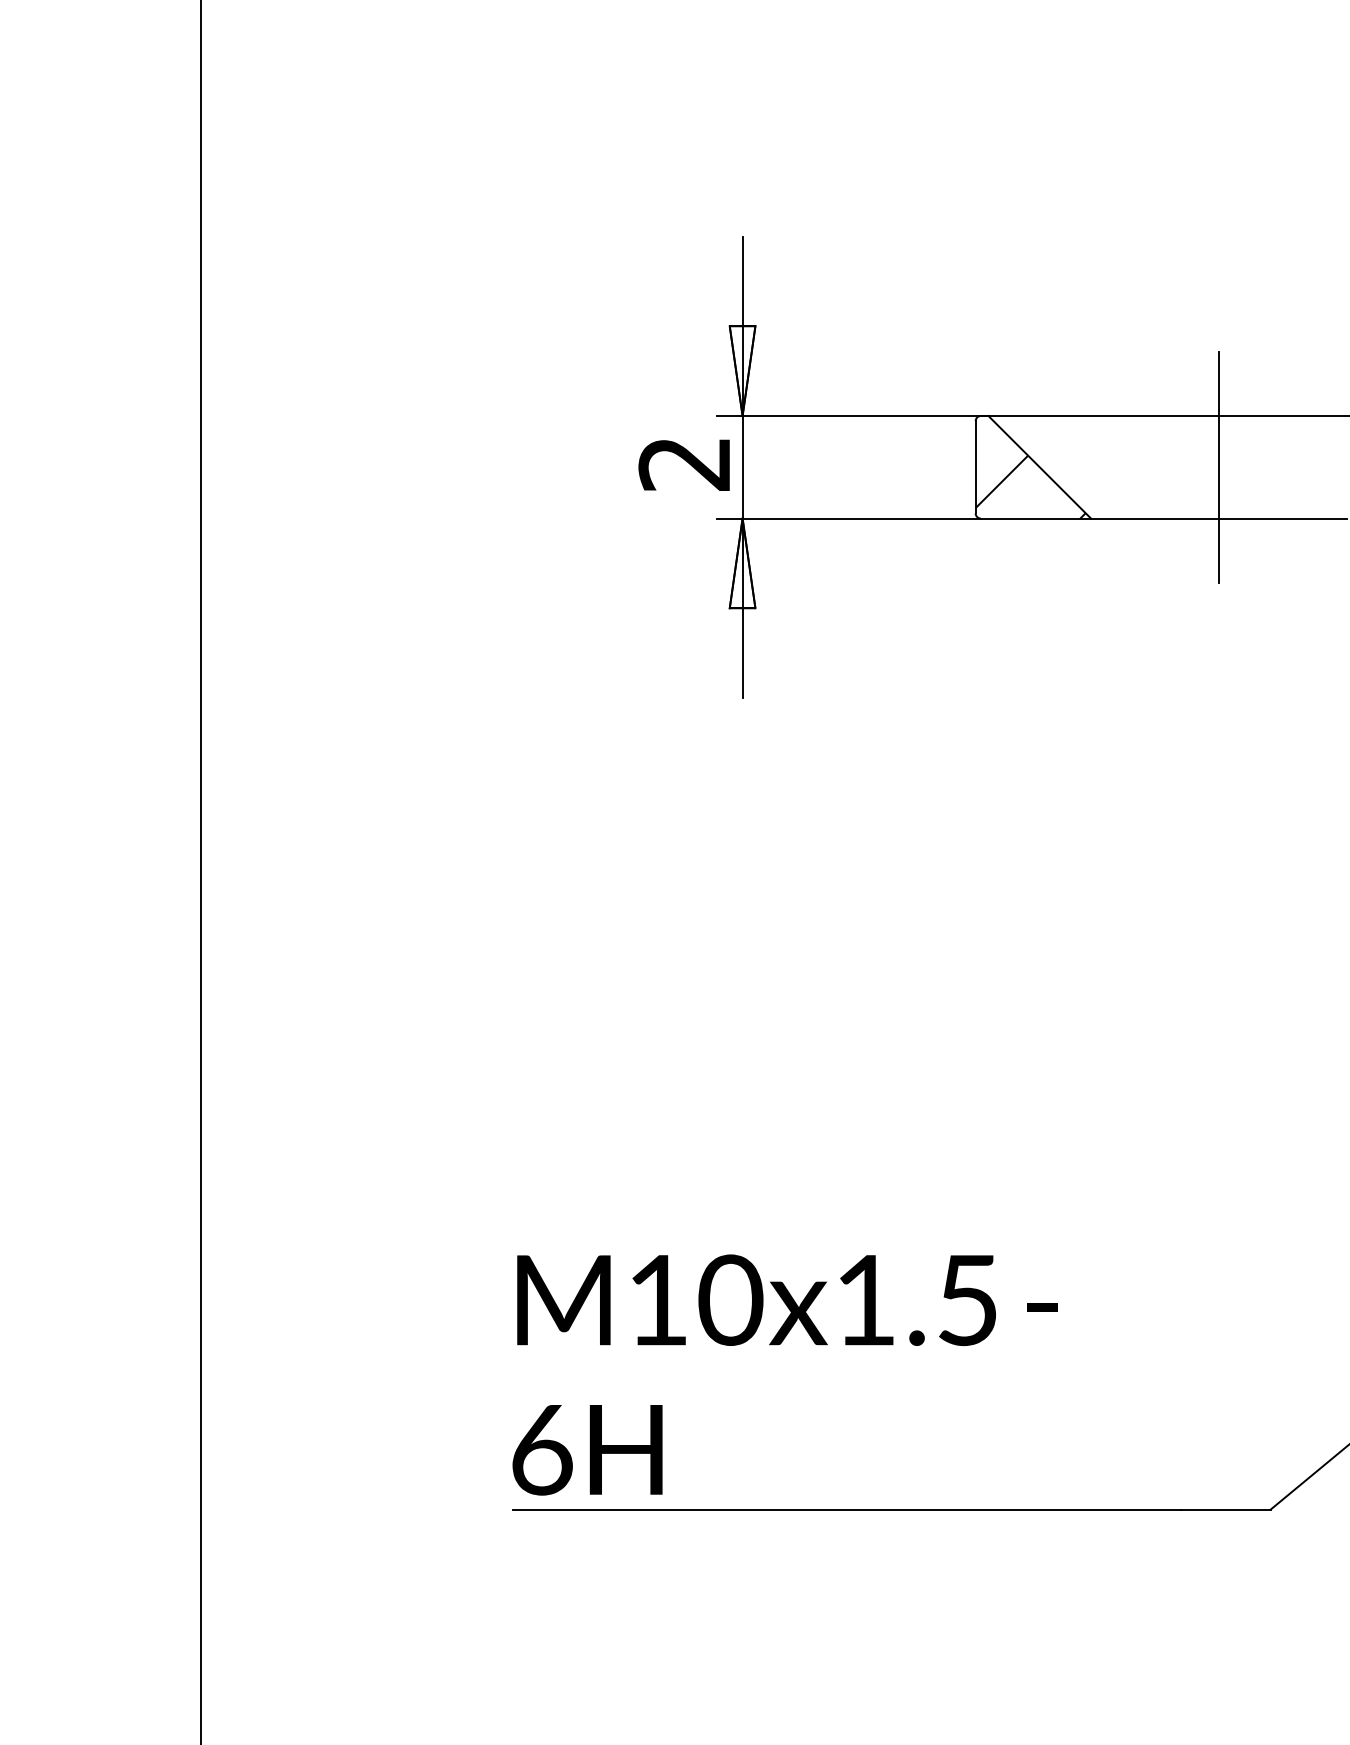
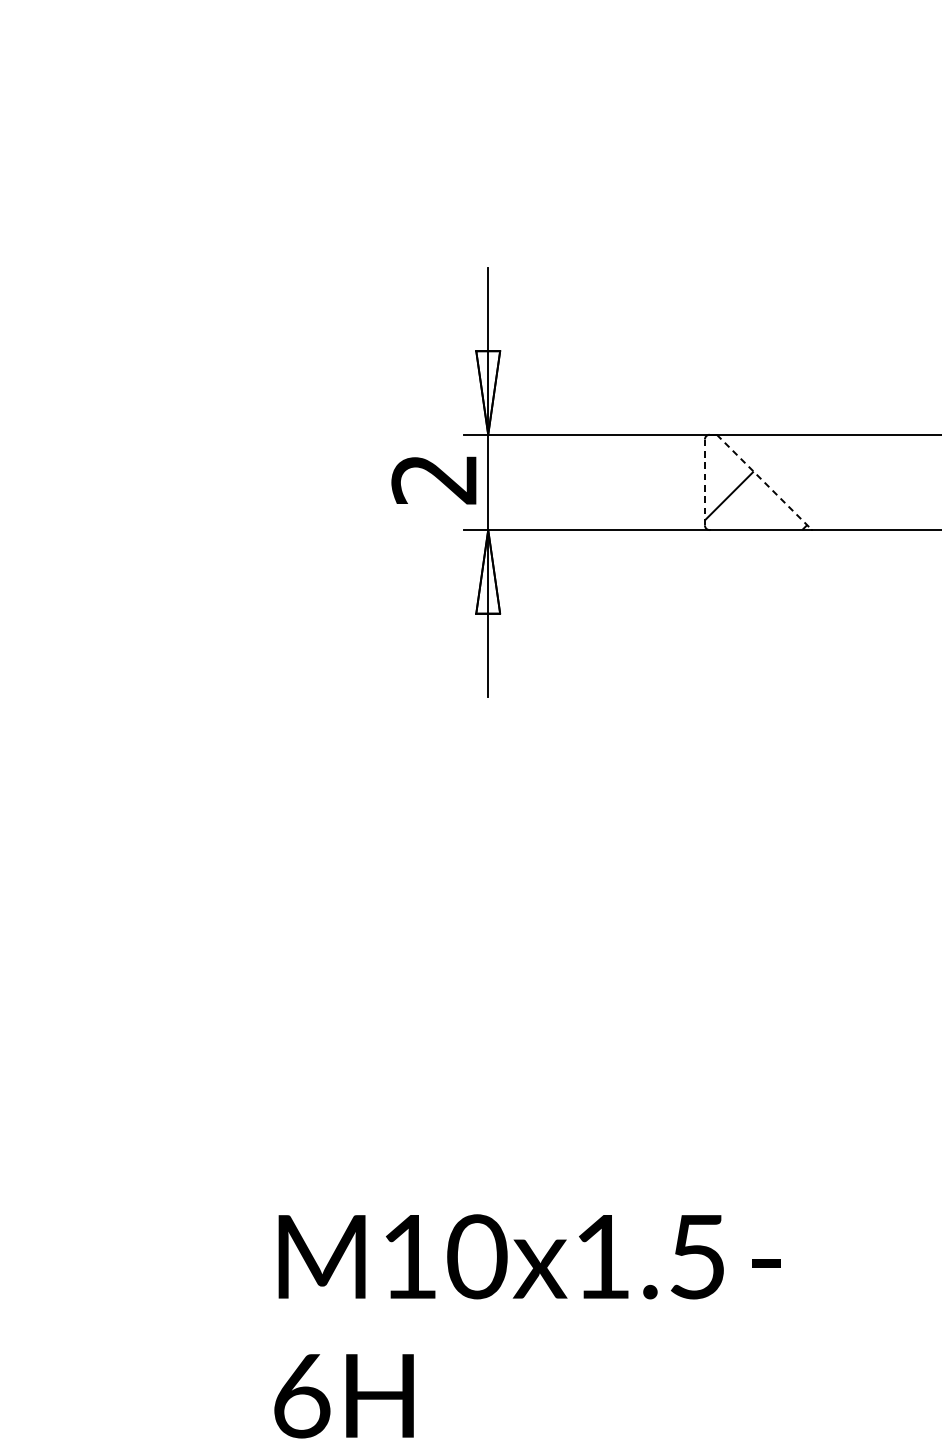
line: (975, 466) -> (704, 481), solid -> dashed
line: (1219, 466) -> (931, 481), removed
line: (1039, 467) -> (764, 482), solid -> dashed

